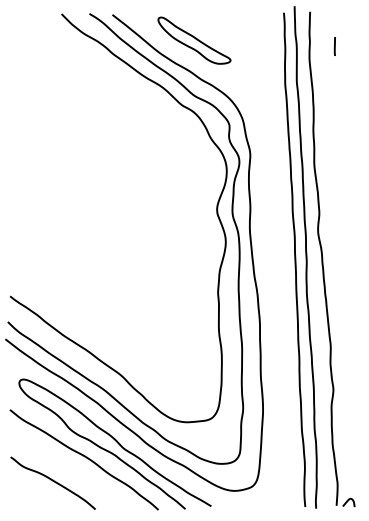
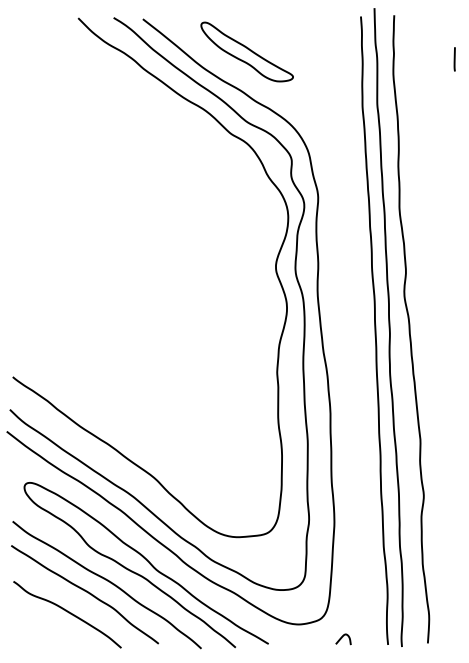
line: (334, 46) -> (454, 59), moved
curve: (68, 465) -> (86, 592), added
curve: (348, 501) -> (342, 638), moved

